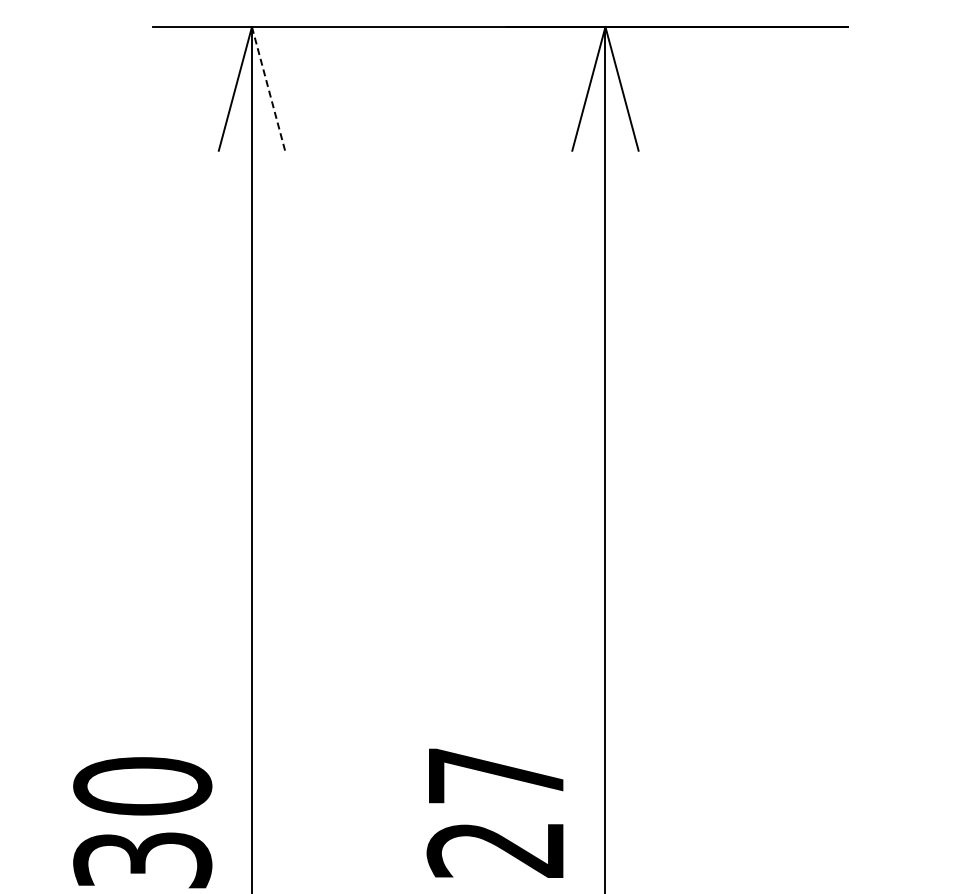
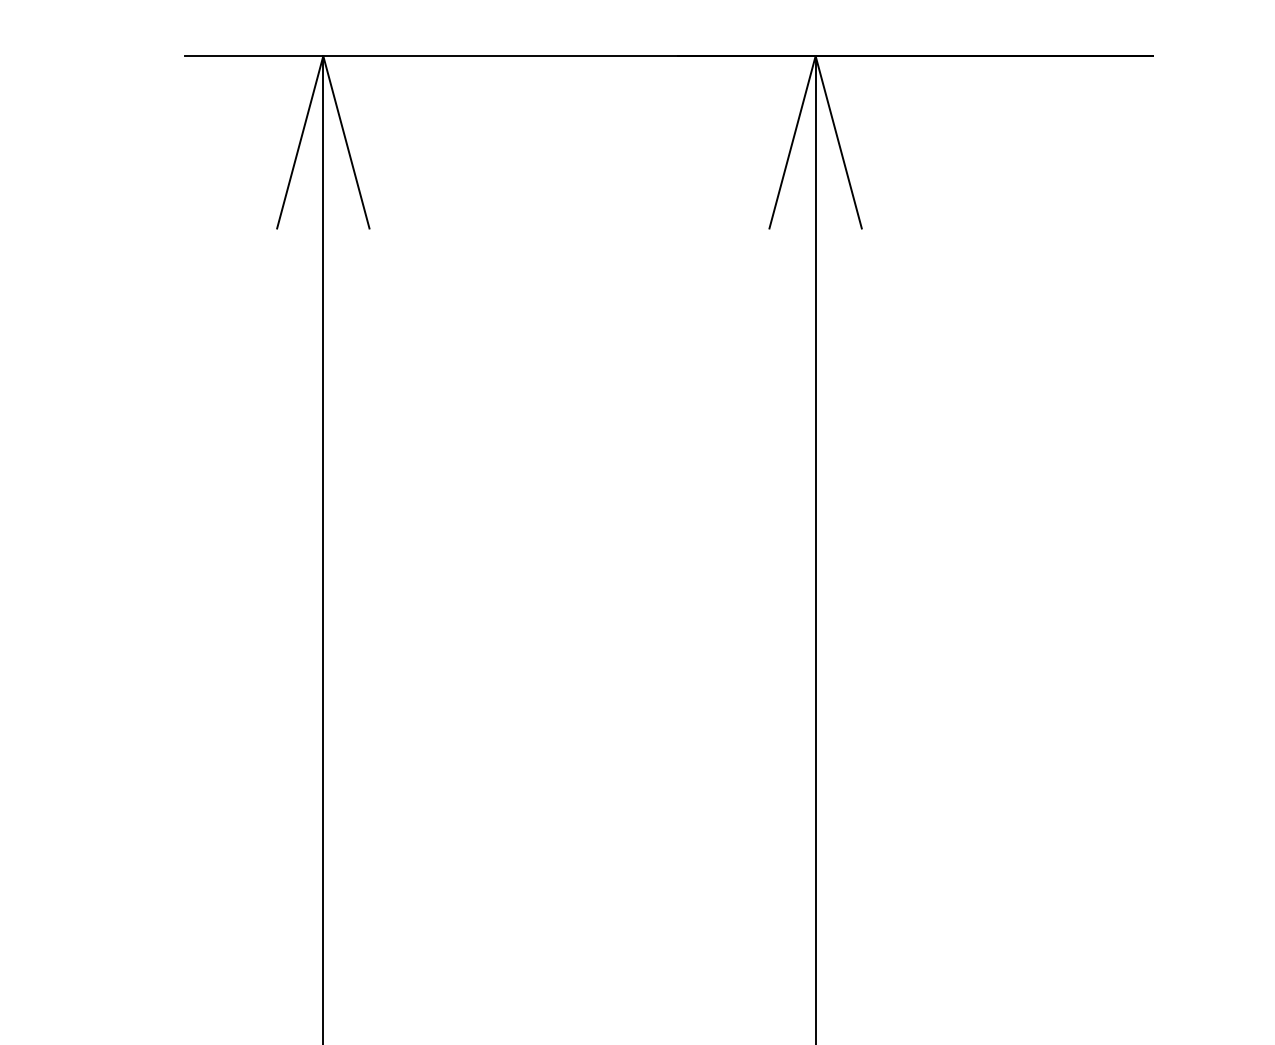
line: (268, 89) -> (346, 143), dashed -> solid

